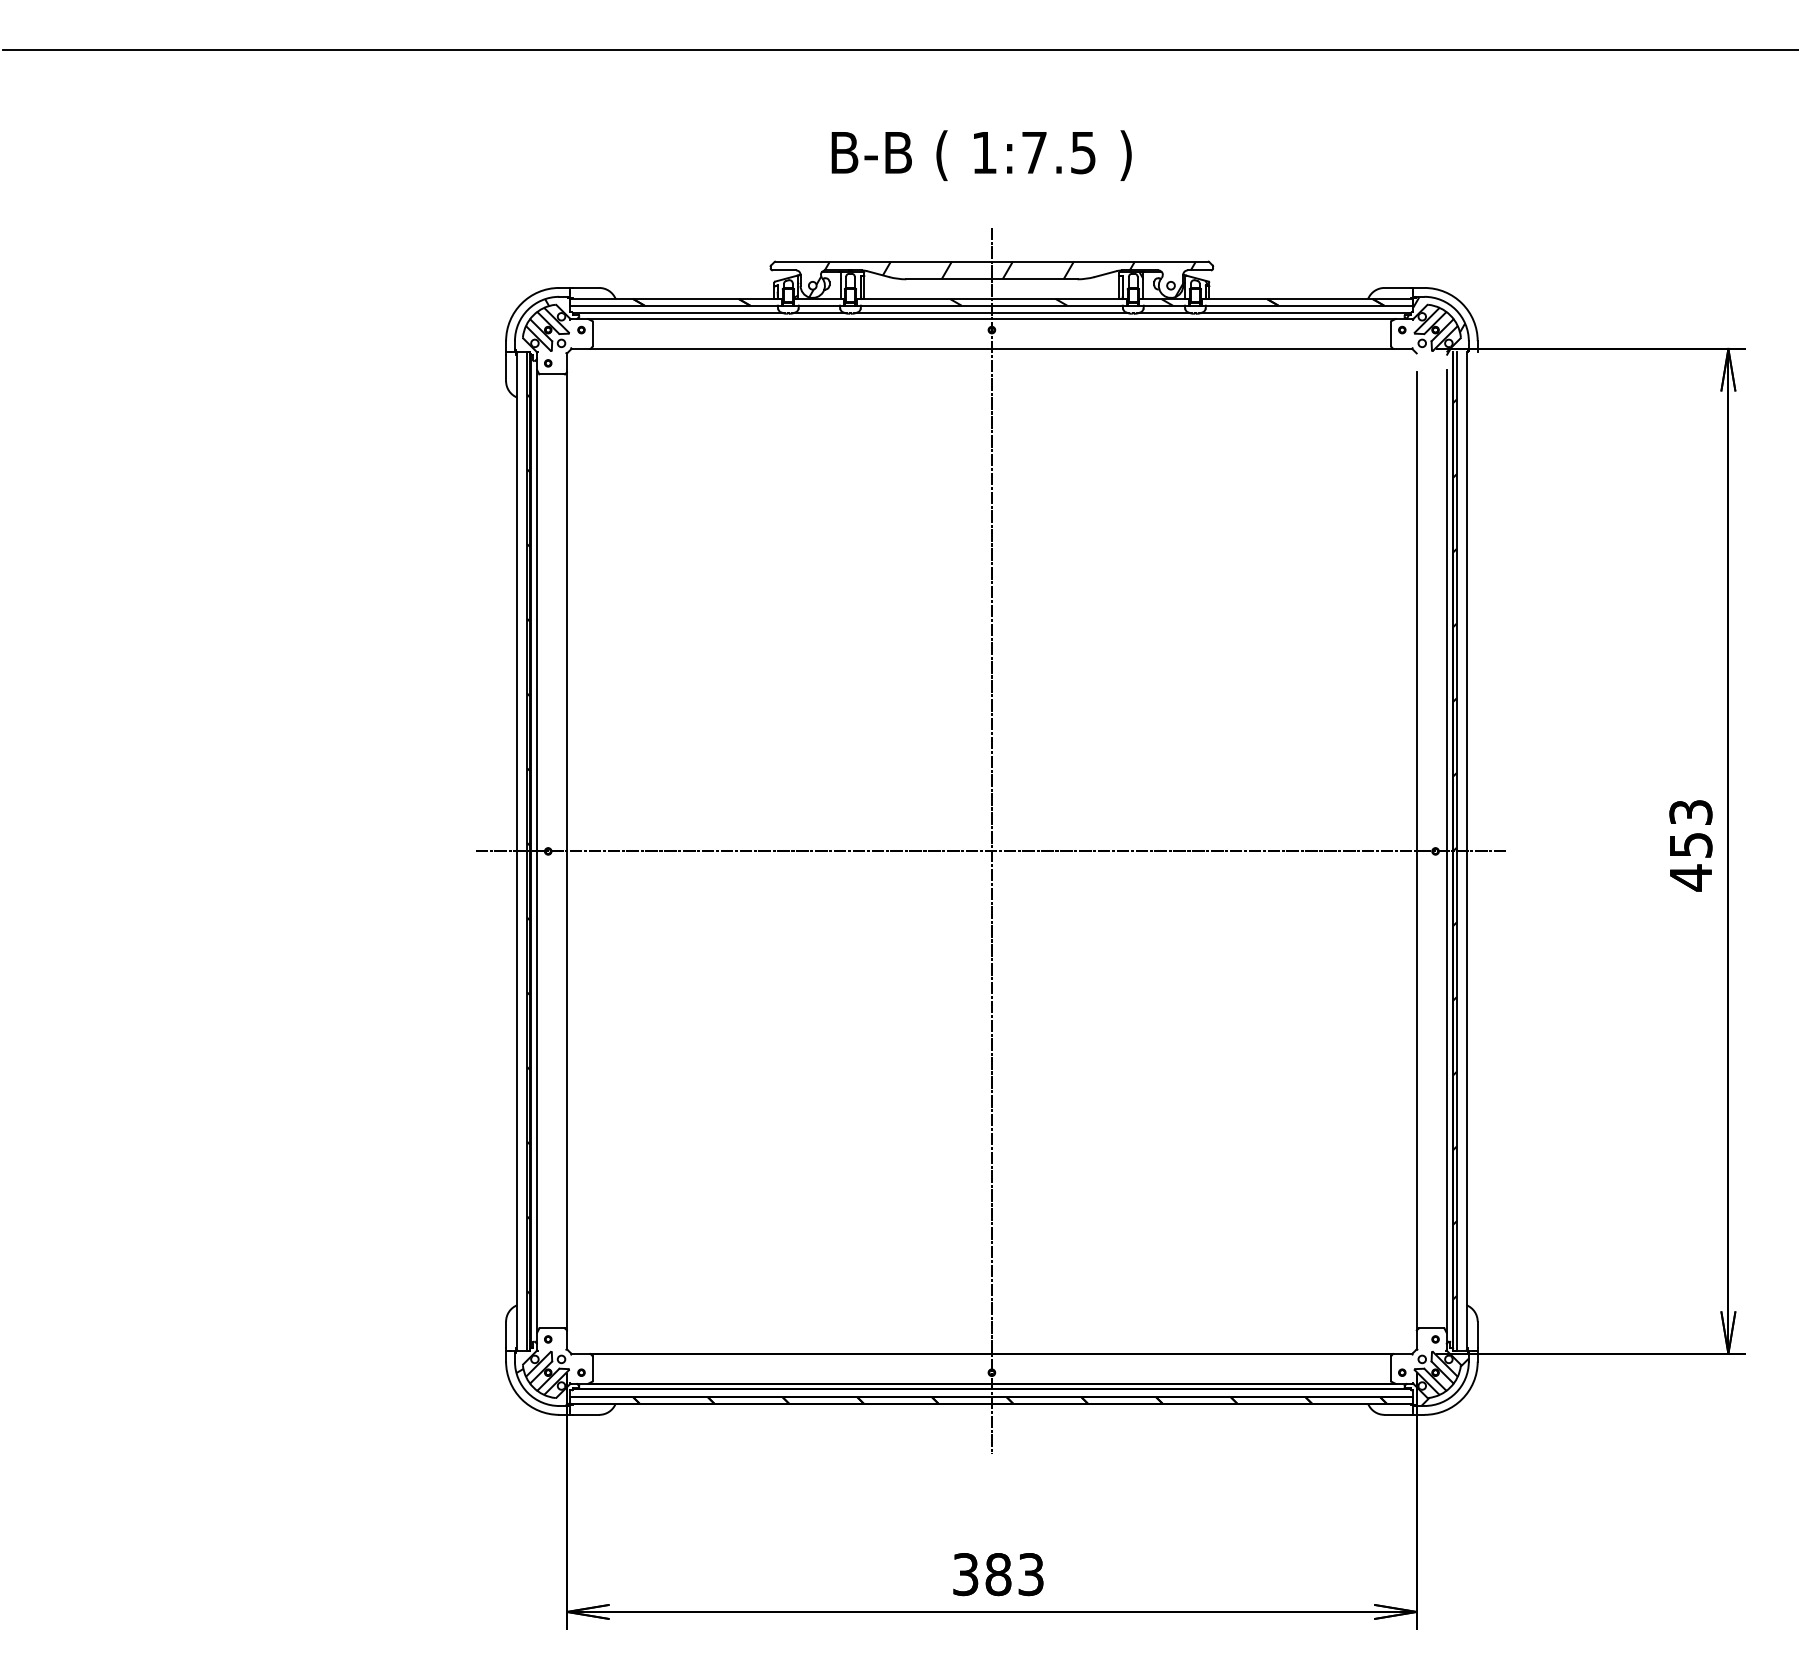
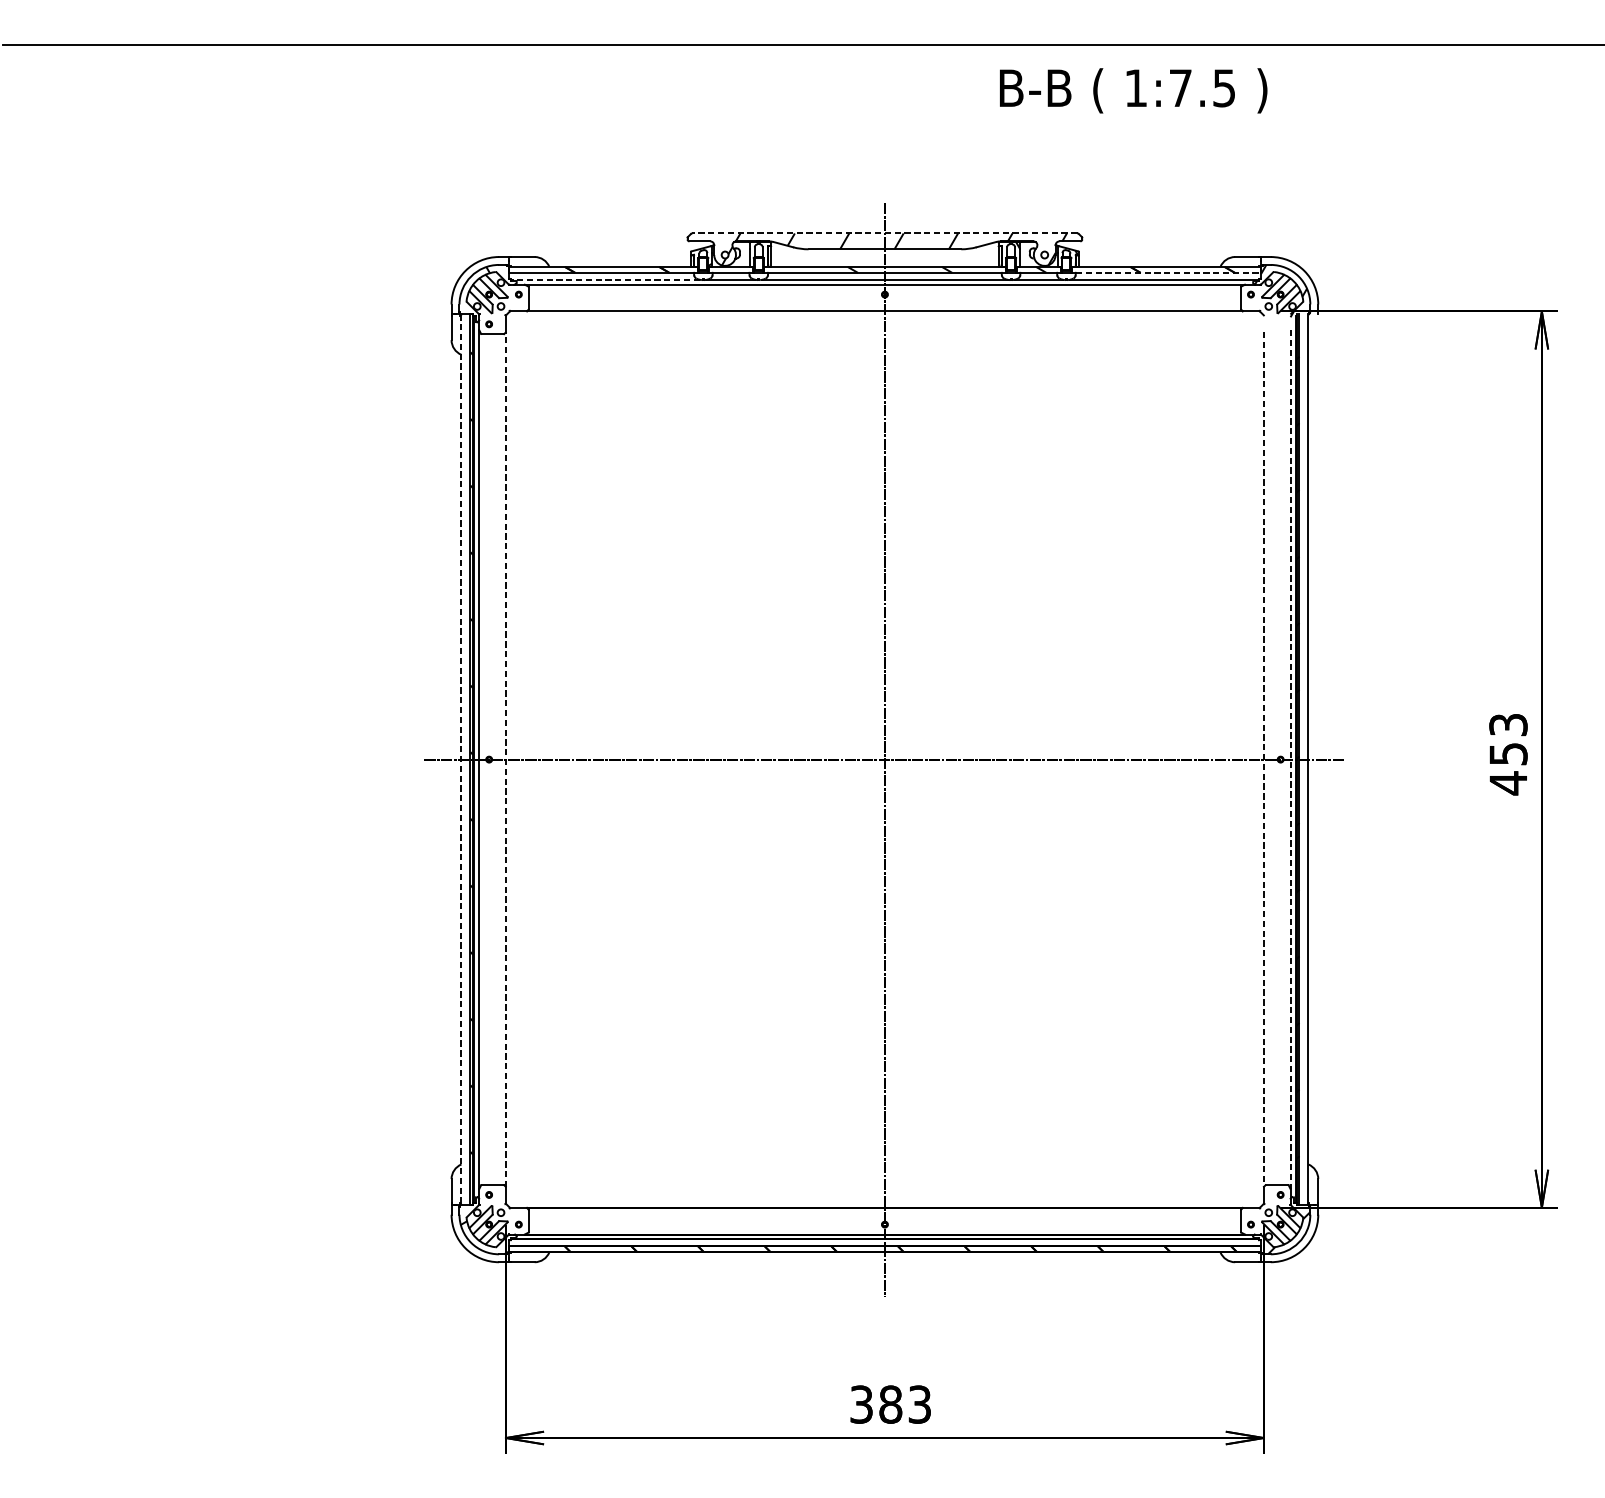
text: (981, 155) -> (1133, 90), moved
line: (991, 261) -> (884, 233), solid -> dashed
line: (1309, 305) -> (1168, 272), solid -> dashed
line: (678, 313) -> (605, 279), solid -> dashed
line: (567, 850) -> (506, 758), solid -> dashed
line: (517, 851) -> (461, 759), solid -> dashed
line: (1416, 851) -> (1263, 759), solid -> dashed
line: (1446, 851) -> (1290, 759), solid -> dashed

